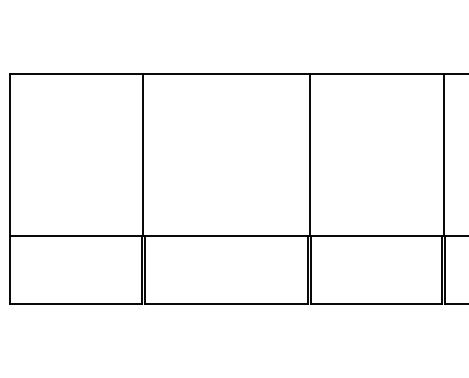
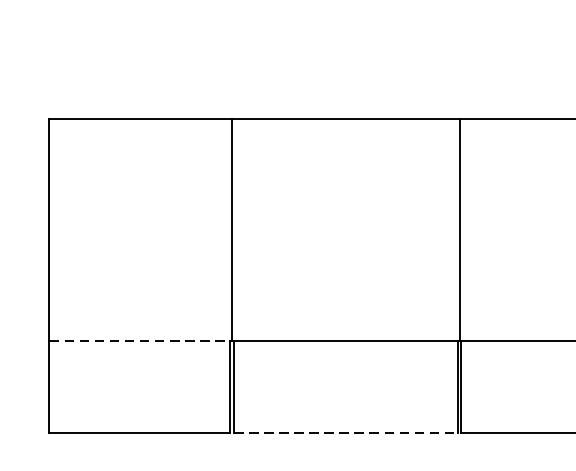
line: (76, 236) -> (140, 341), solid -> dashed
line: (226, 303) -> (346, 432), solid -> dashed

